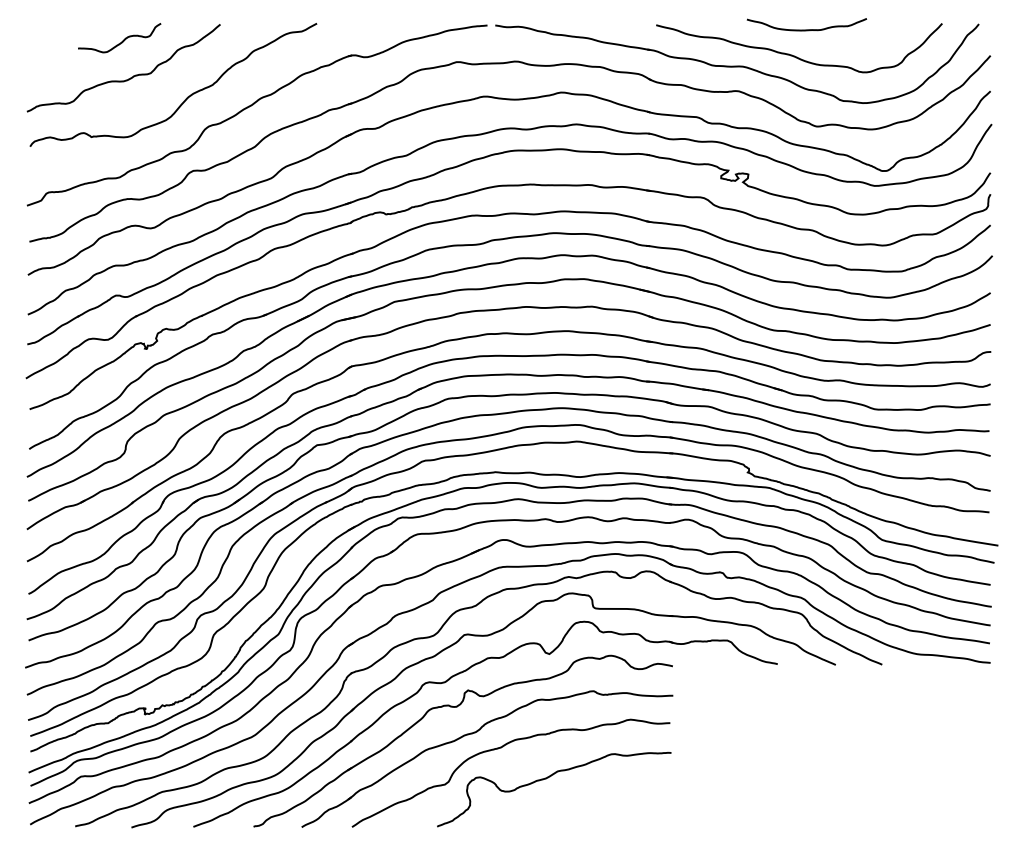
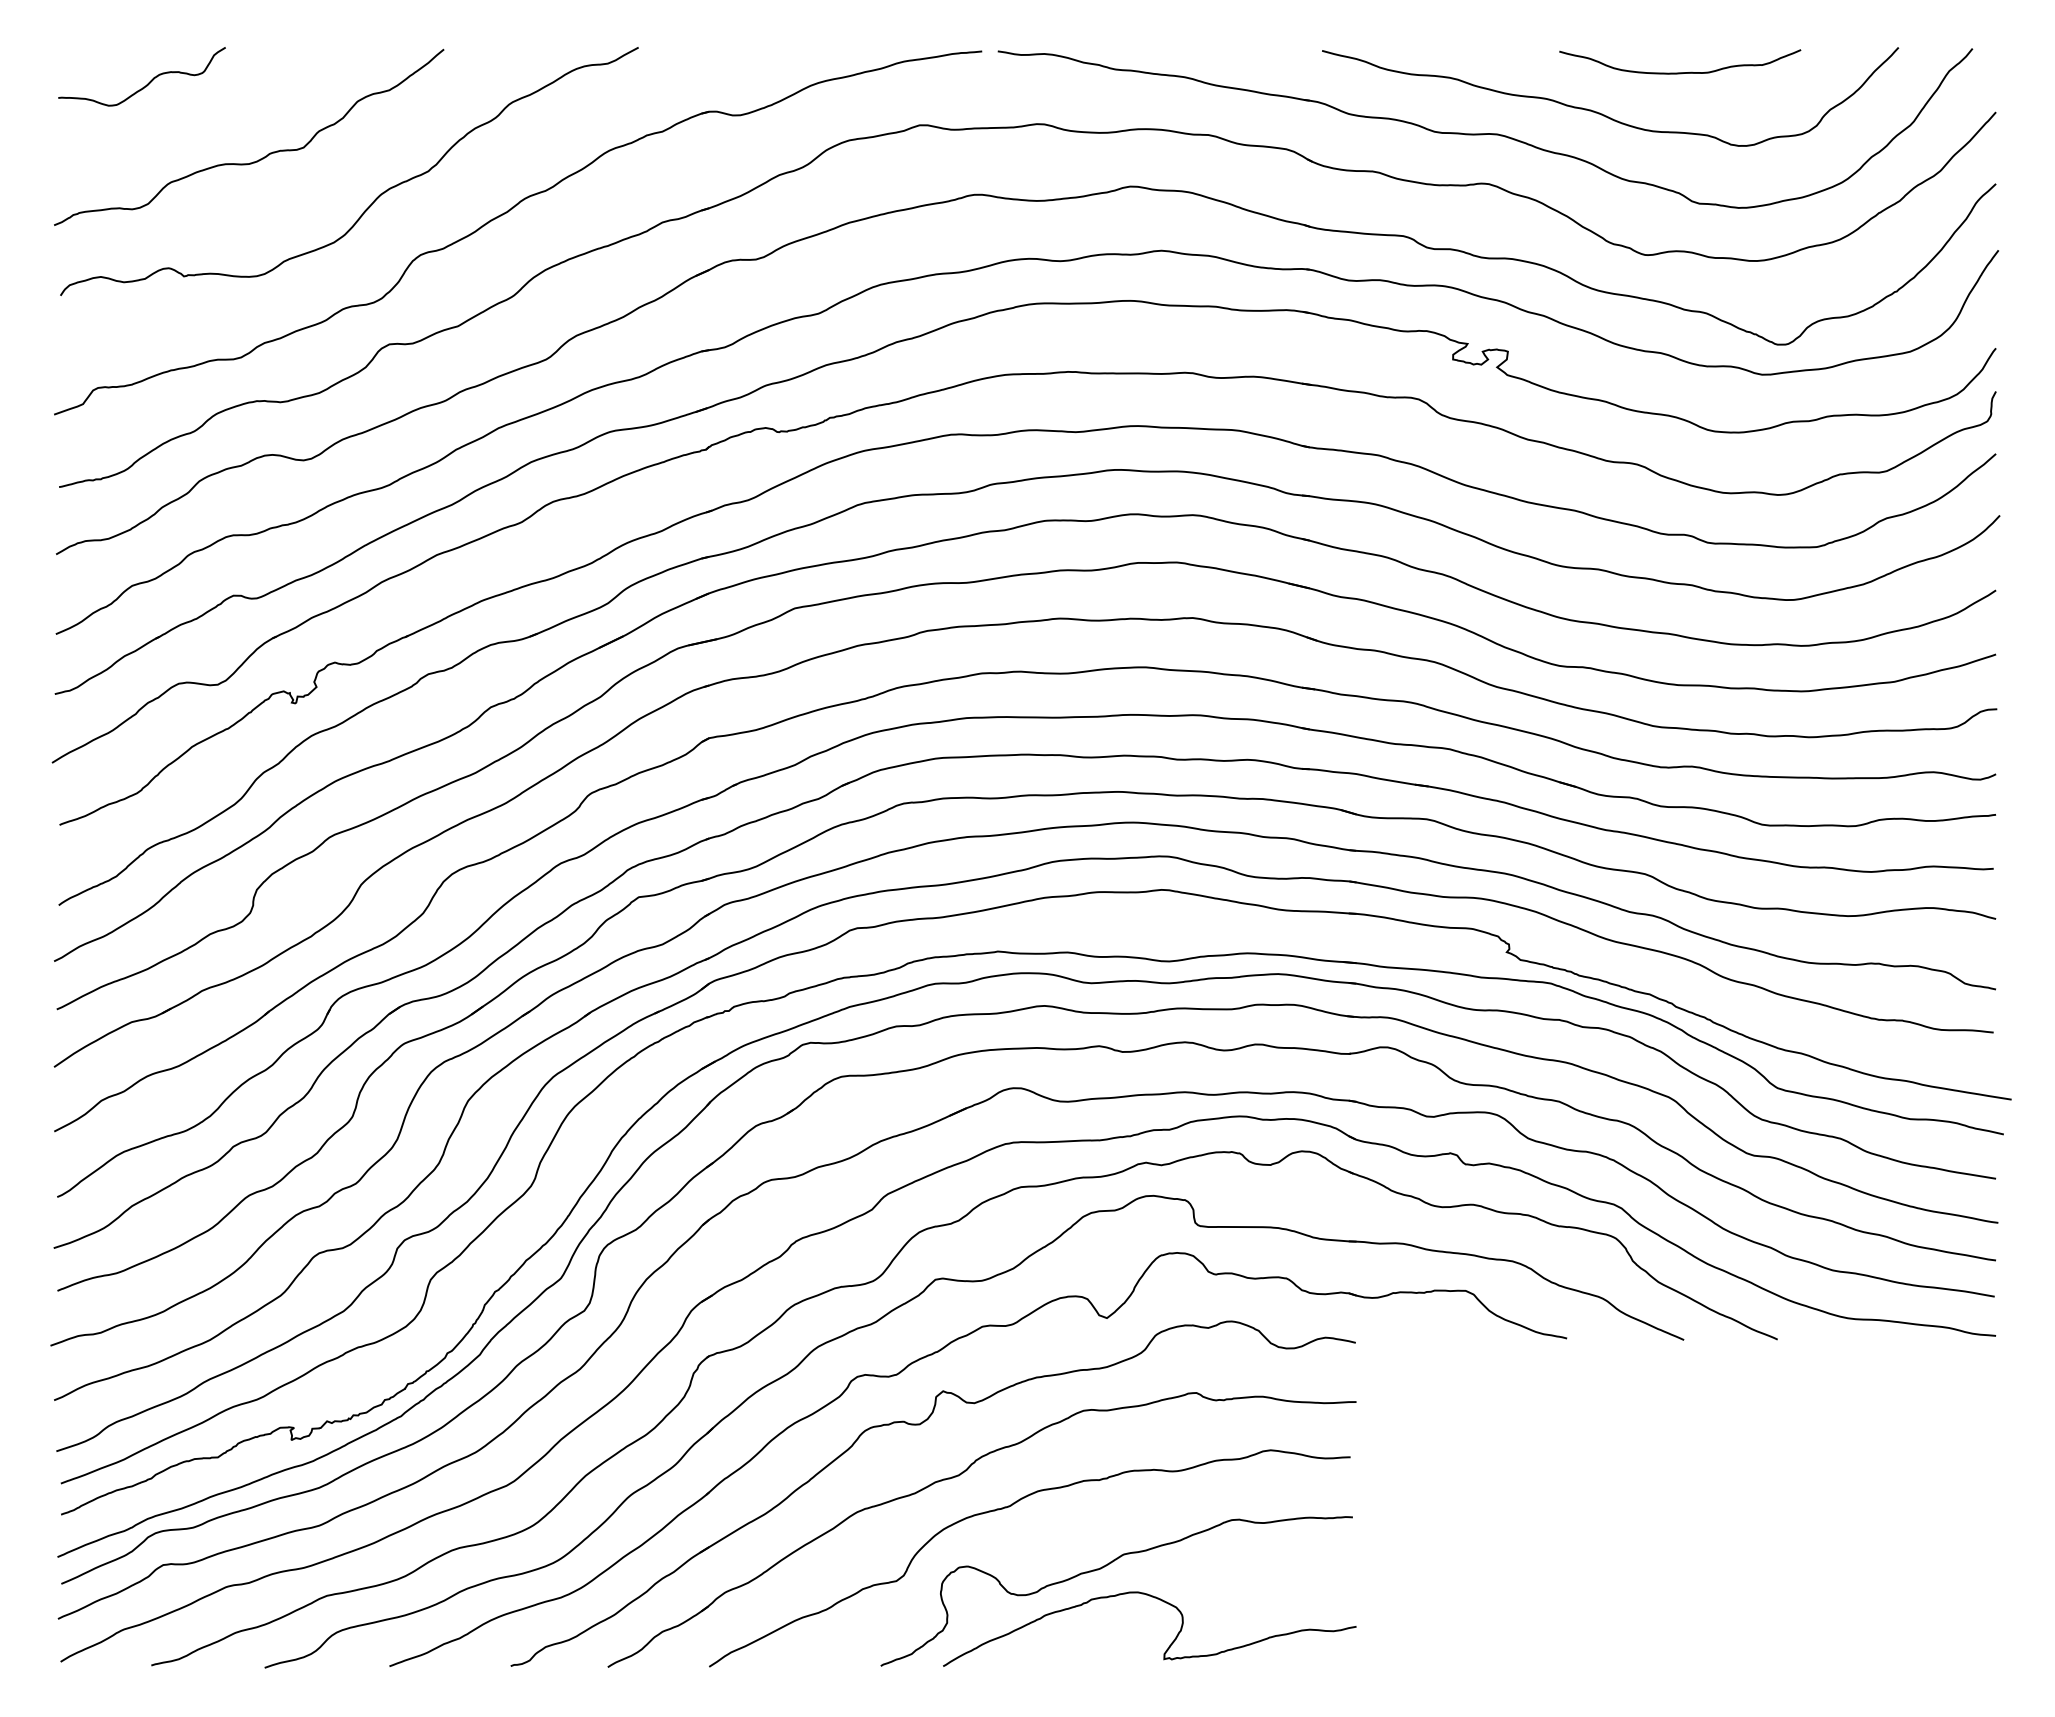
curve: (806, 29) -> (1679, 71), moved
curve: (122, 40) -> (147, 81), moved
curve: (579, 816) -> (1167, 1645), added

